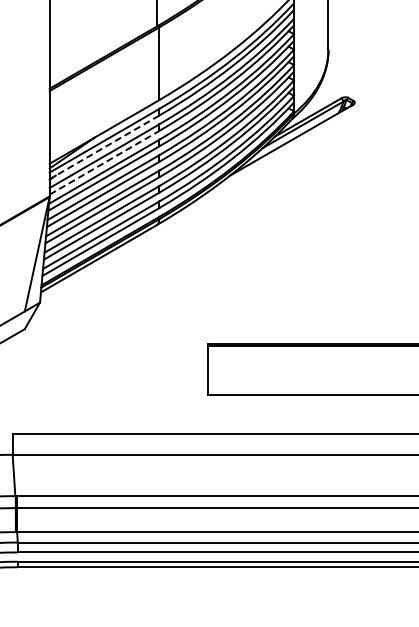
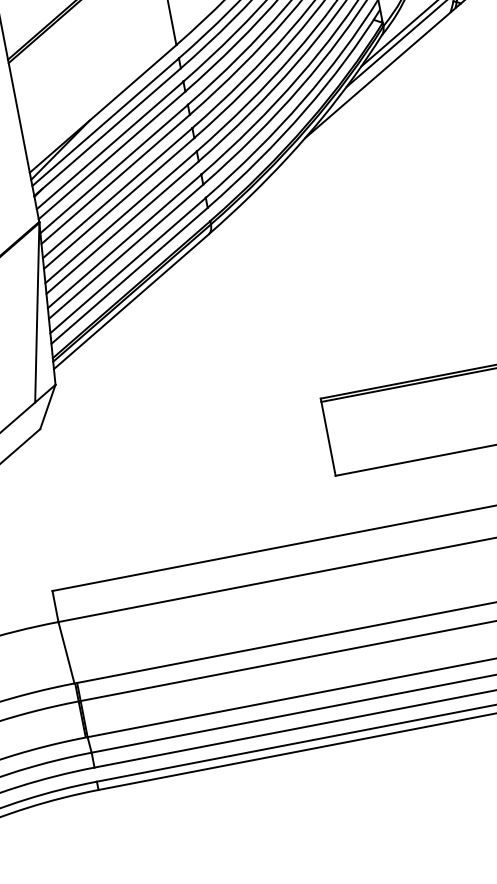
line: (104, 147) -> (107, 132), dashed -> solid
line: (104, 162) -> (112, 154), dashed -> solid

